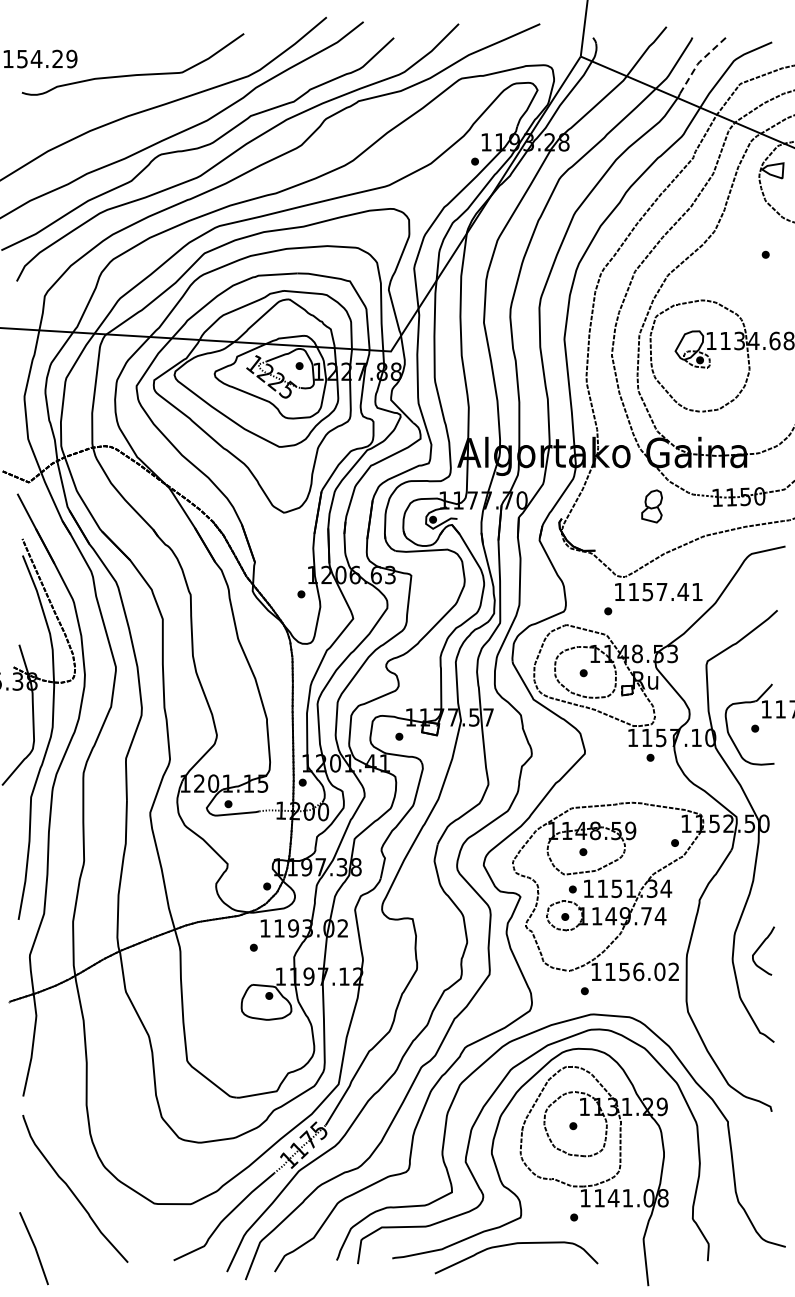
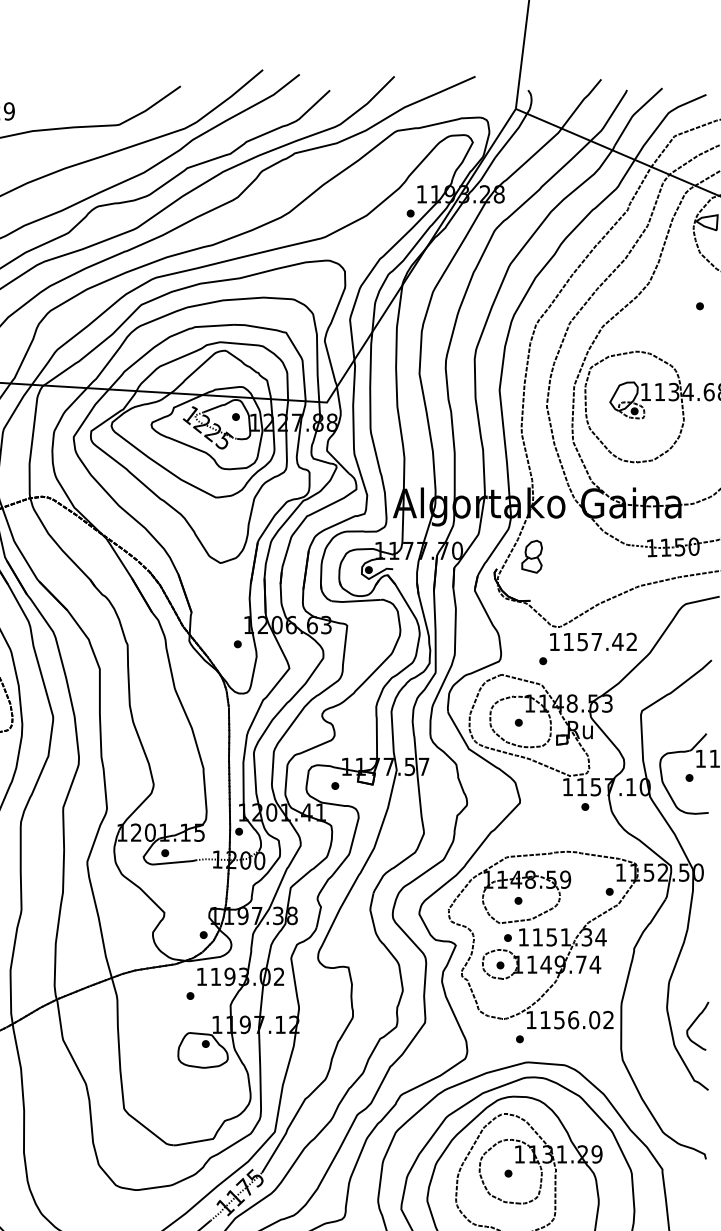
line: (699, 62) -> (634, 114), dashed -> solid
part: (651, 506) -> (531, 556), moved
text: (697, 591) -> (632, 641), 1157.41 -> 1157.42
curve: (760, 947) -> (694, 1022), moved

